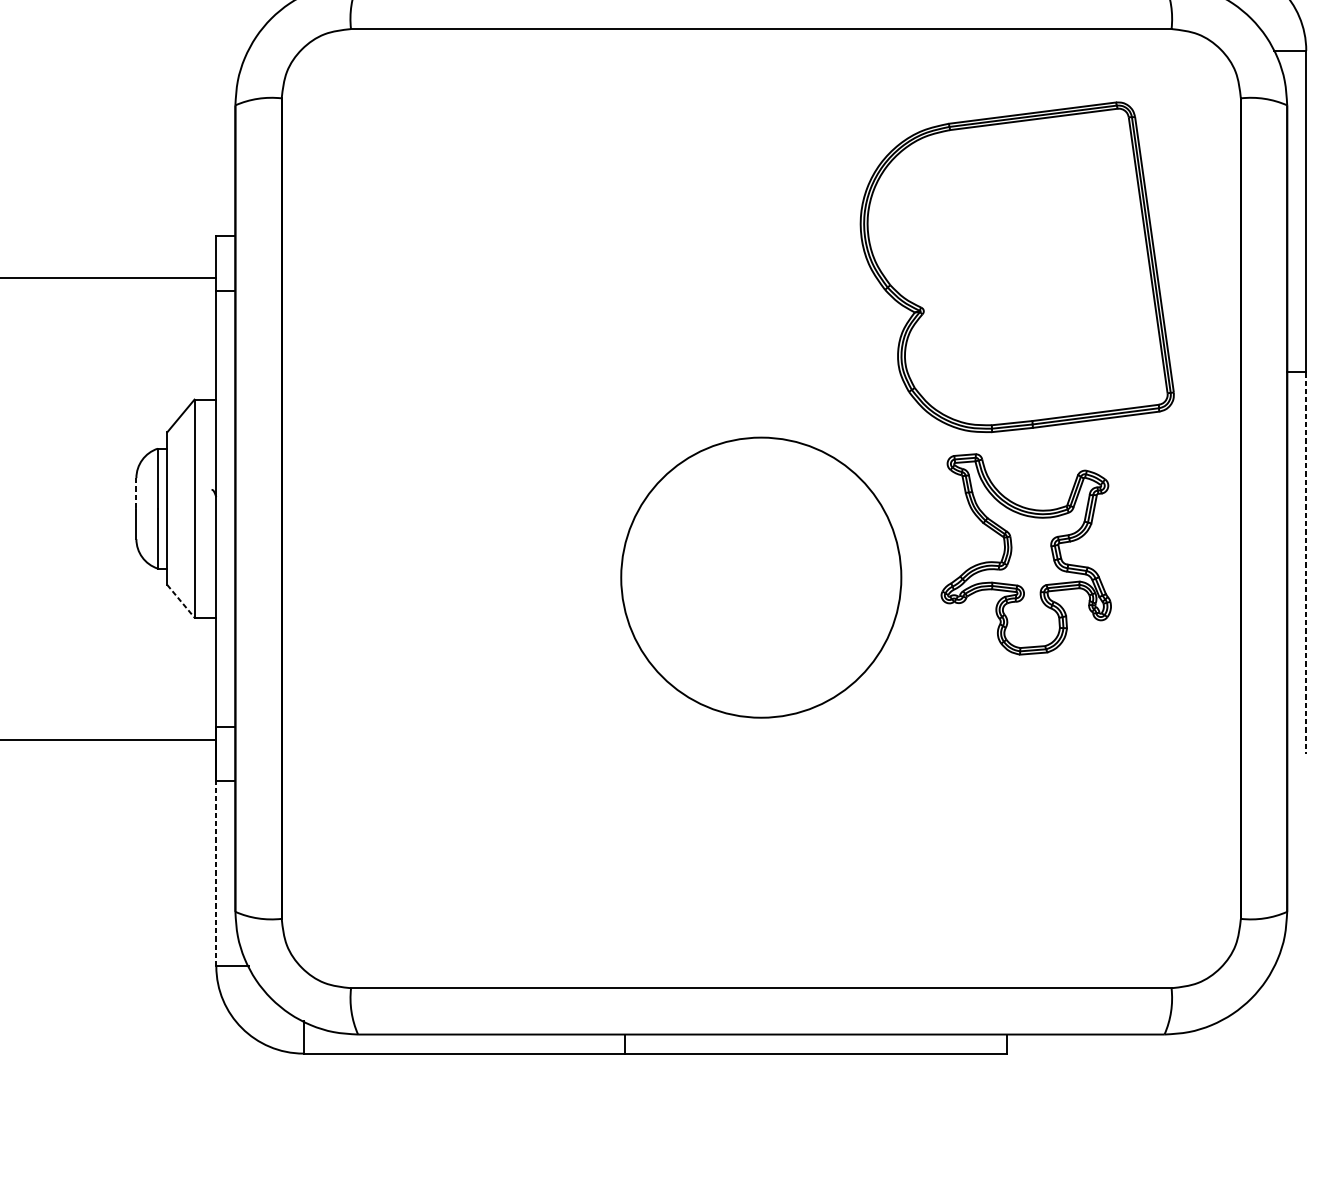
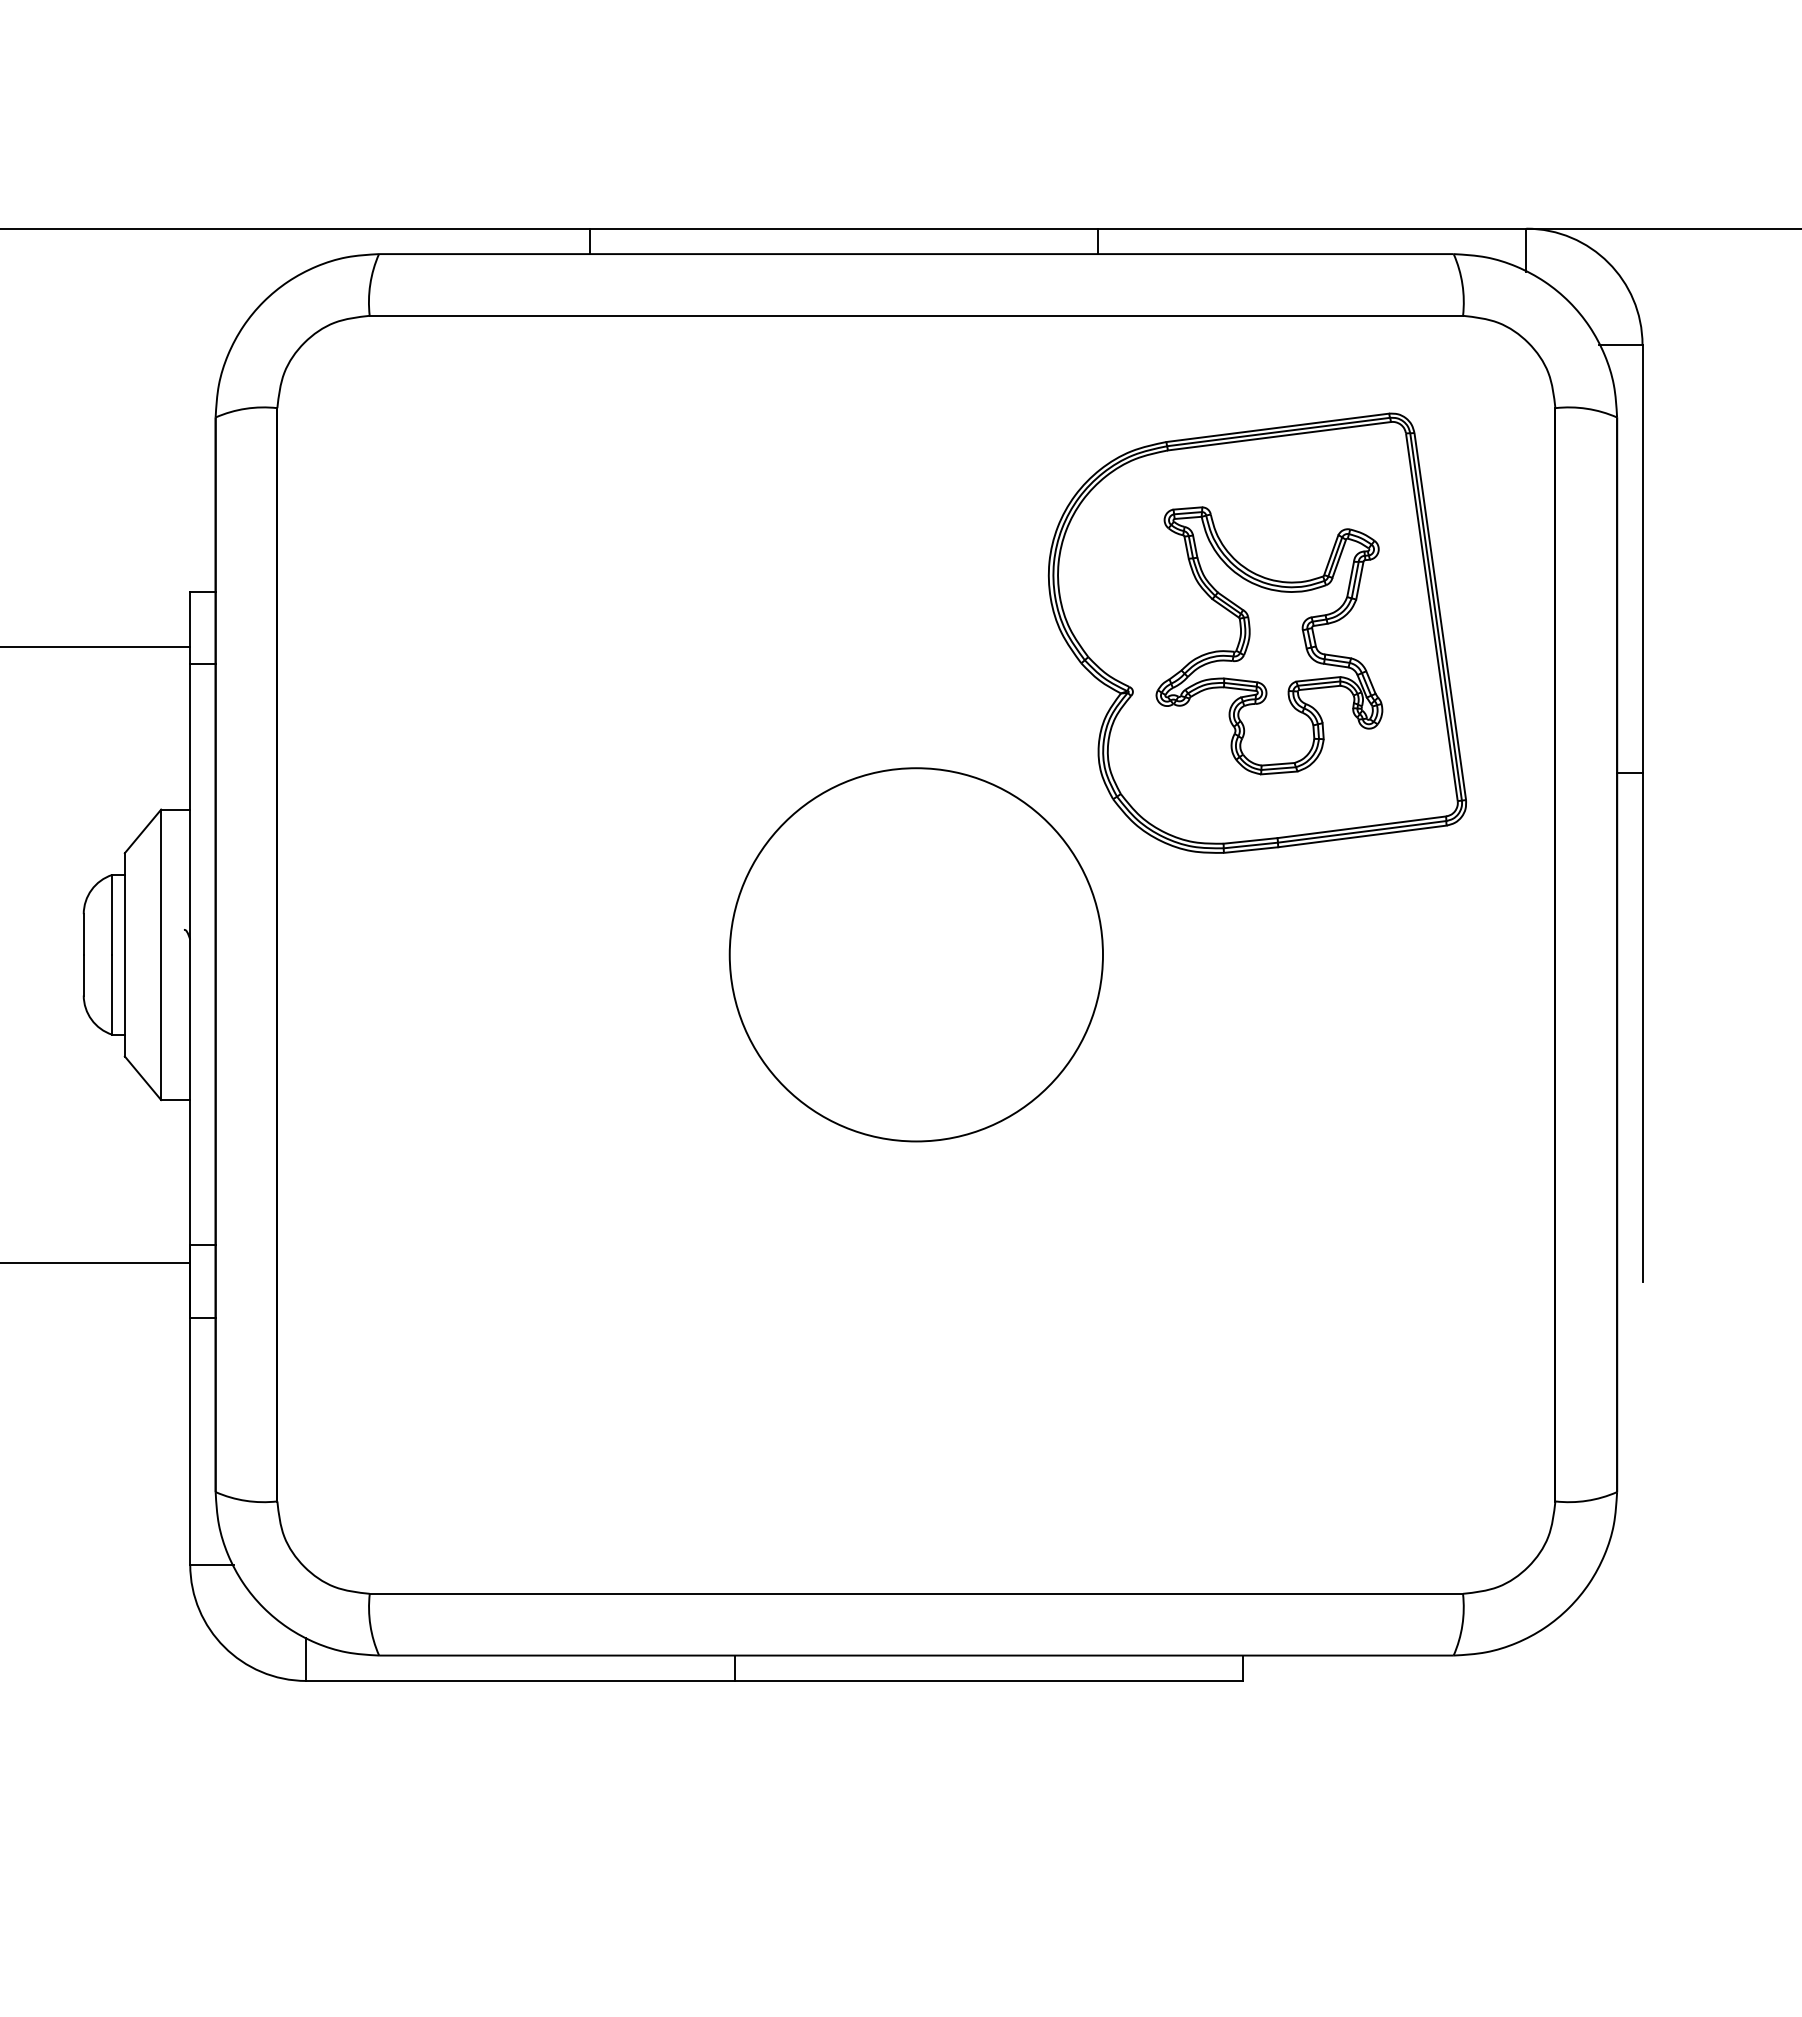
line: (136, 494) -> (83, 935), dashed -> solid
part: (1026, 554) -> (1269, 640), moved
line: (1306, 563) -> (1642, 1027), dashed -> solid
circle: (760, 577) -> (915, 954), moved
line: (181, 601) -> (143, 1078), dashed -> solid
line: (216, 873) -> (190, 1440), dashed -> solid

